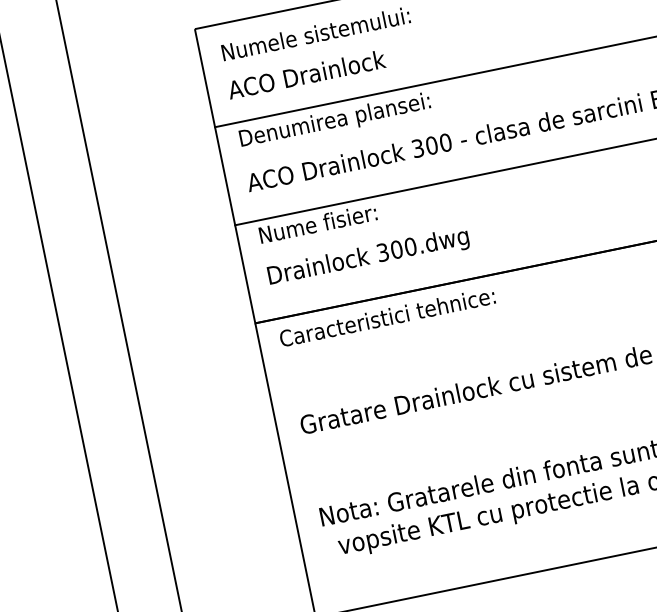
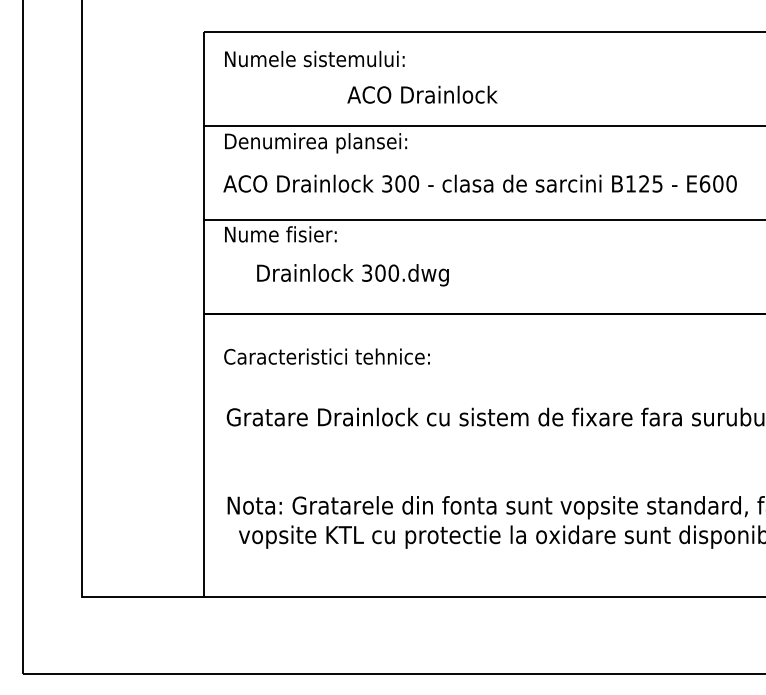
text: (306, 74) -> (422, 94), moved
text: (368, 258) -> (352, 275), moved
text: (386, 317) -> (326, 356), moved

